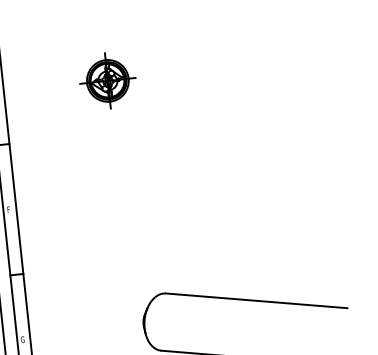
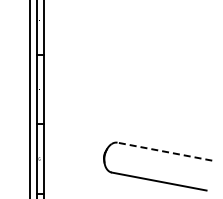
part: (107, 81) -> (98, 27), removed
line: (255, 300) -> (164, 151), solid -> dashed

